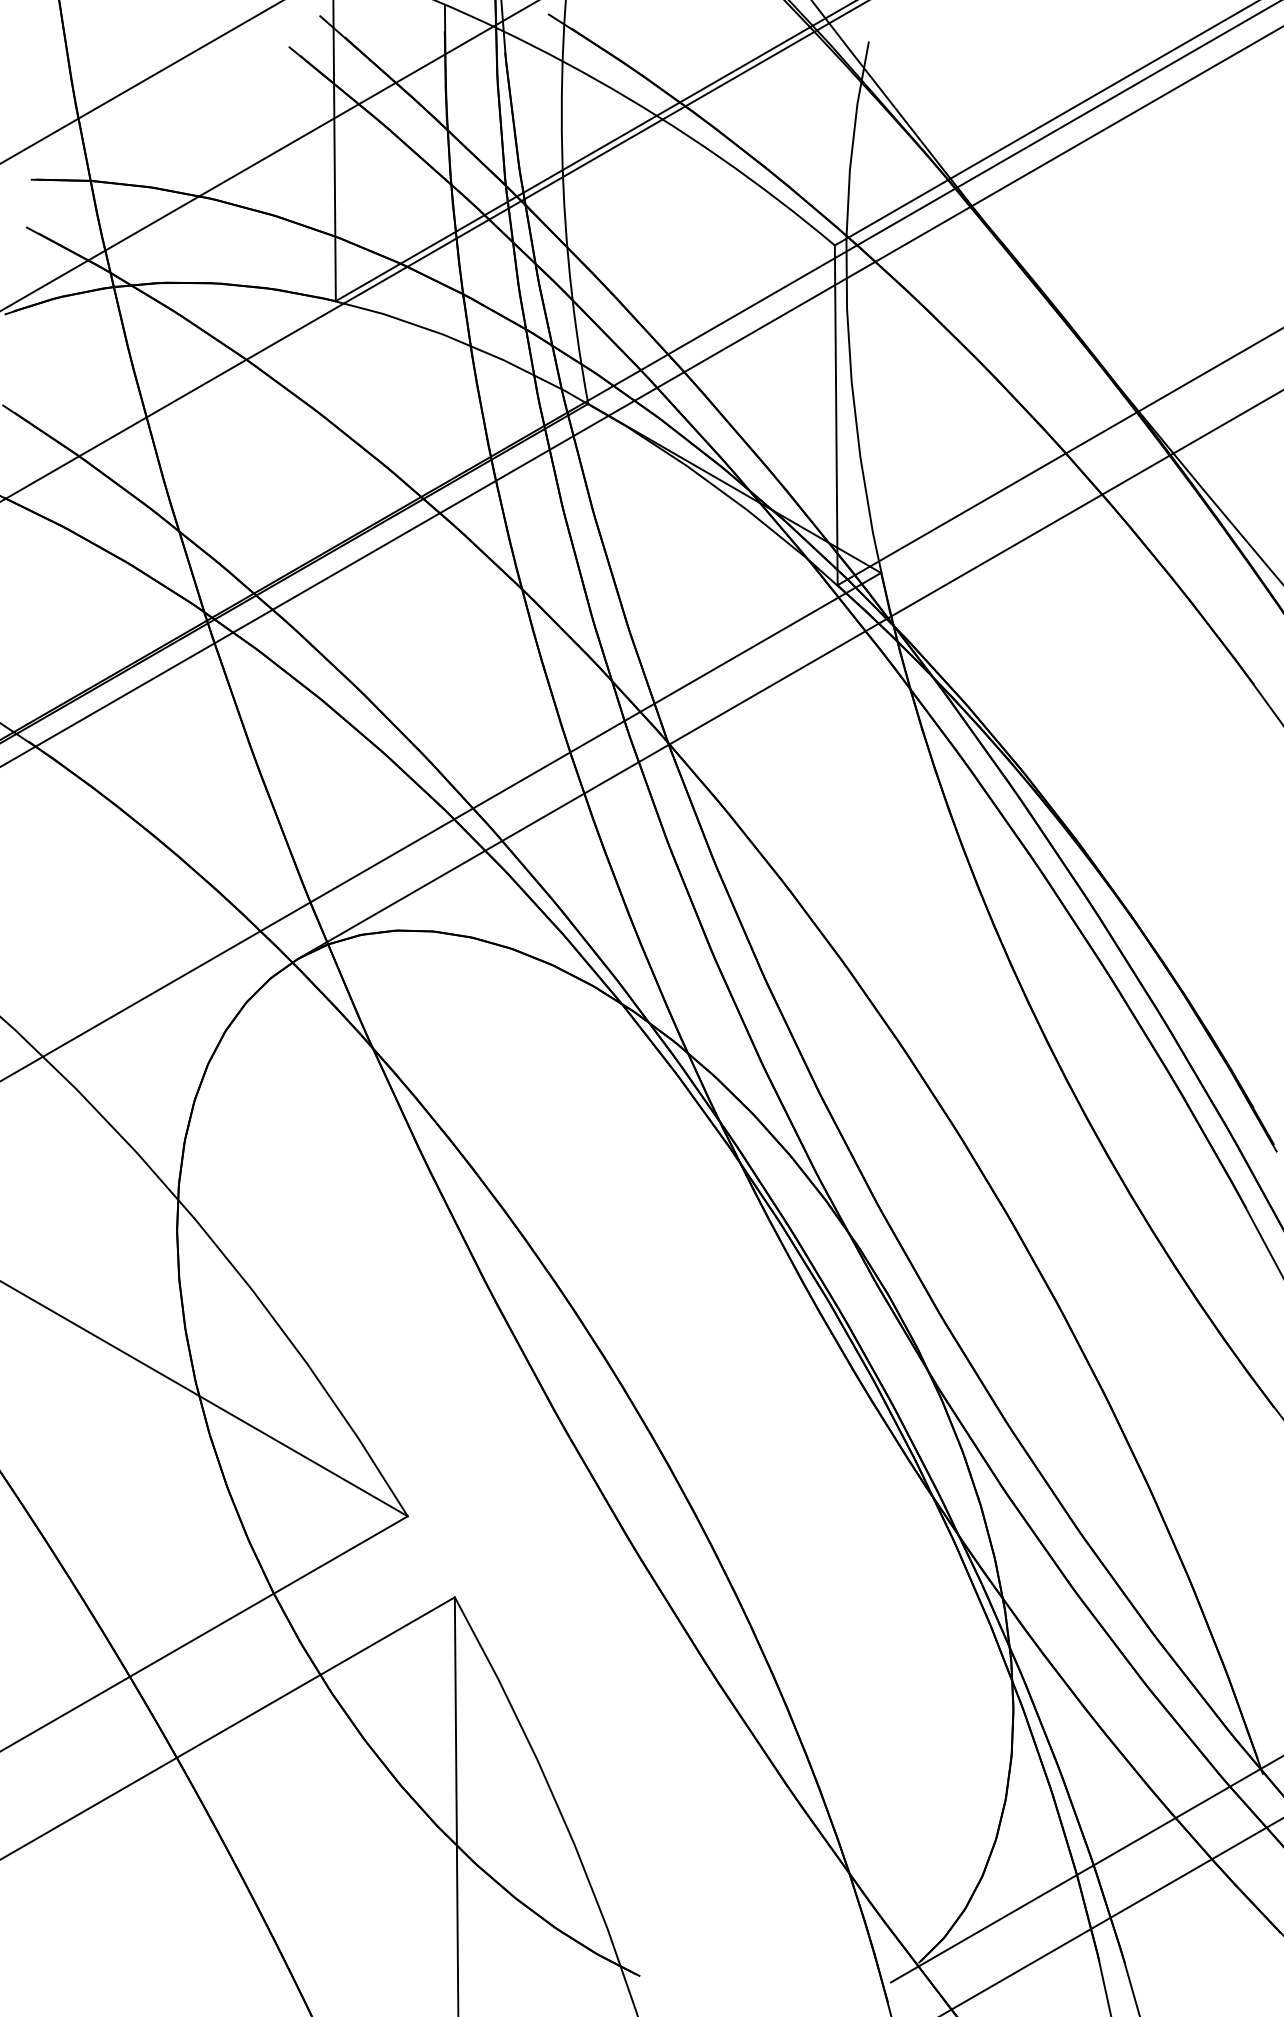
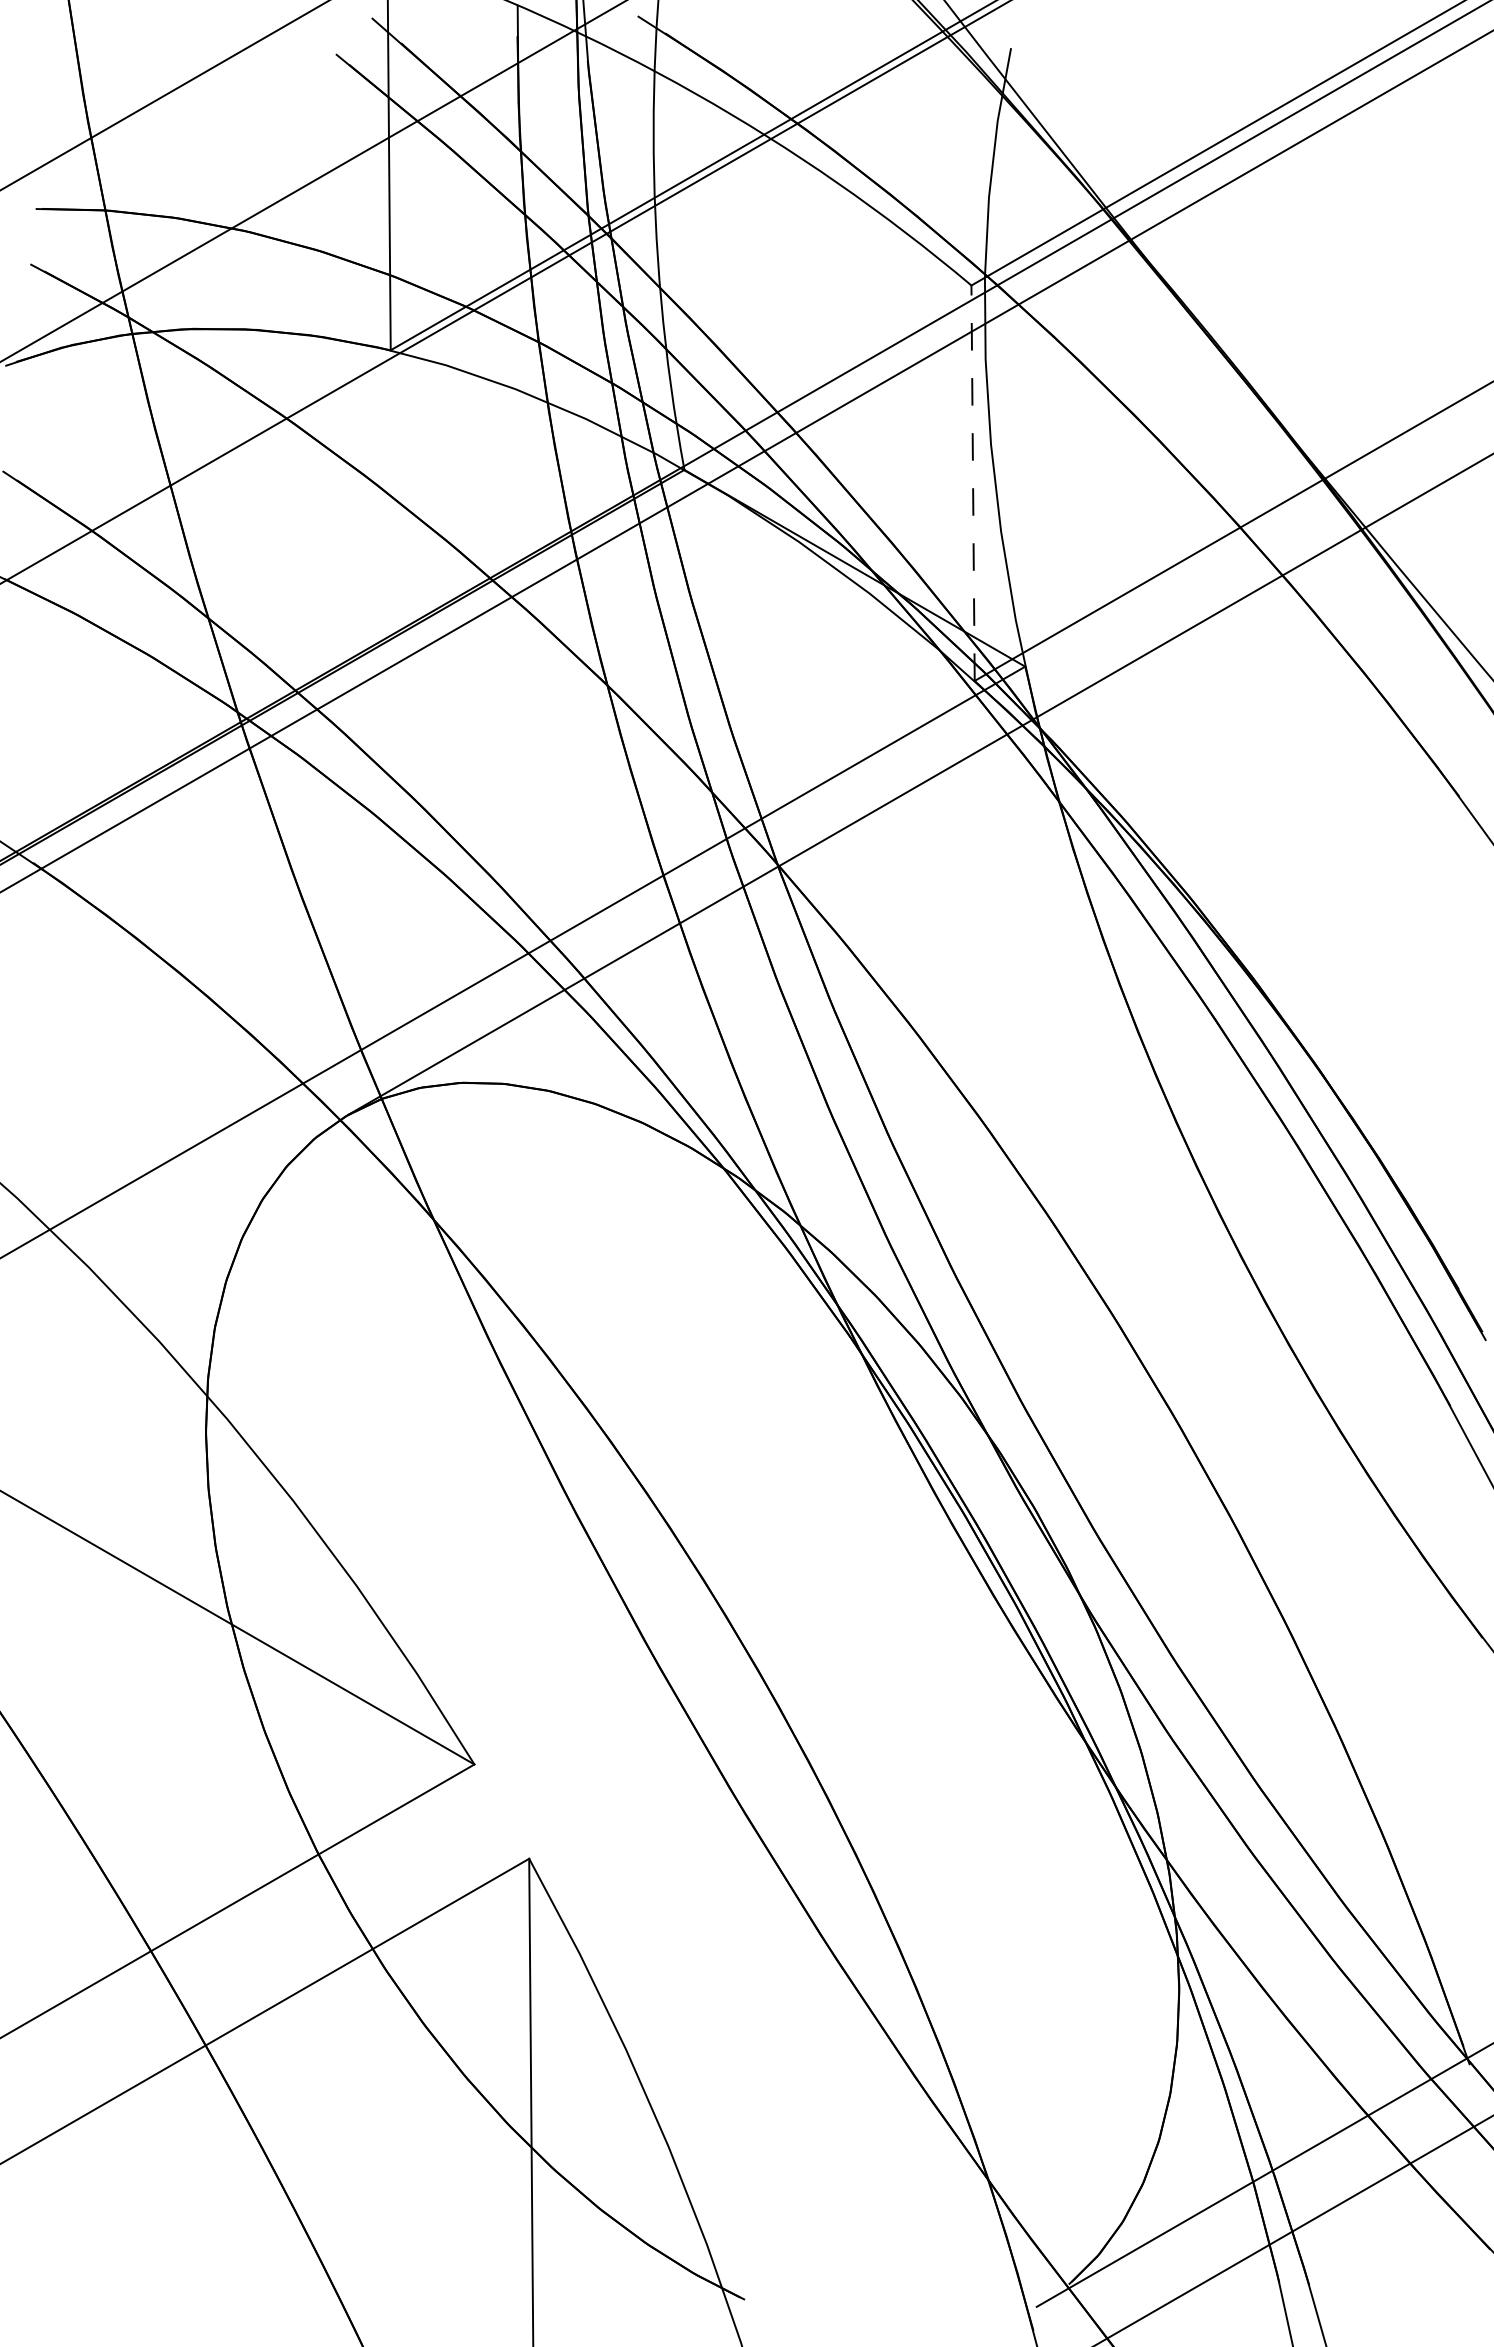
line: (836, 415) -> (973, 483), solid -> dashed

